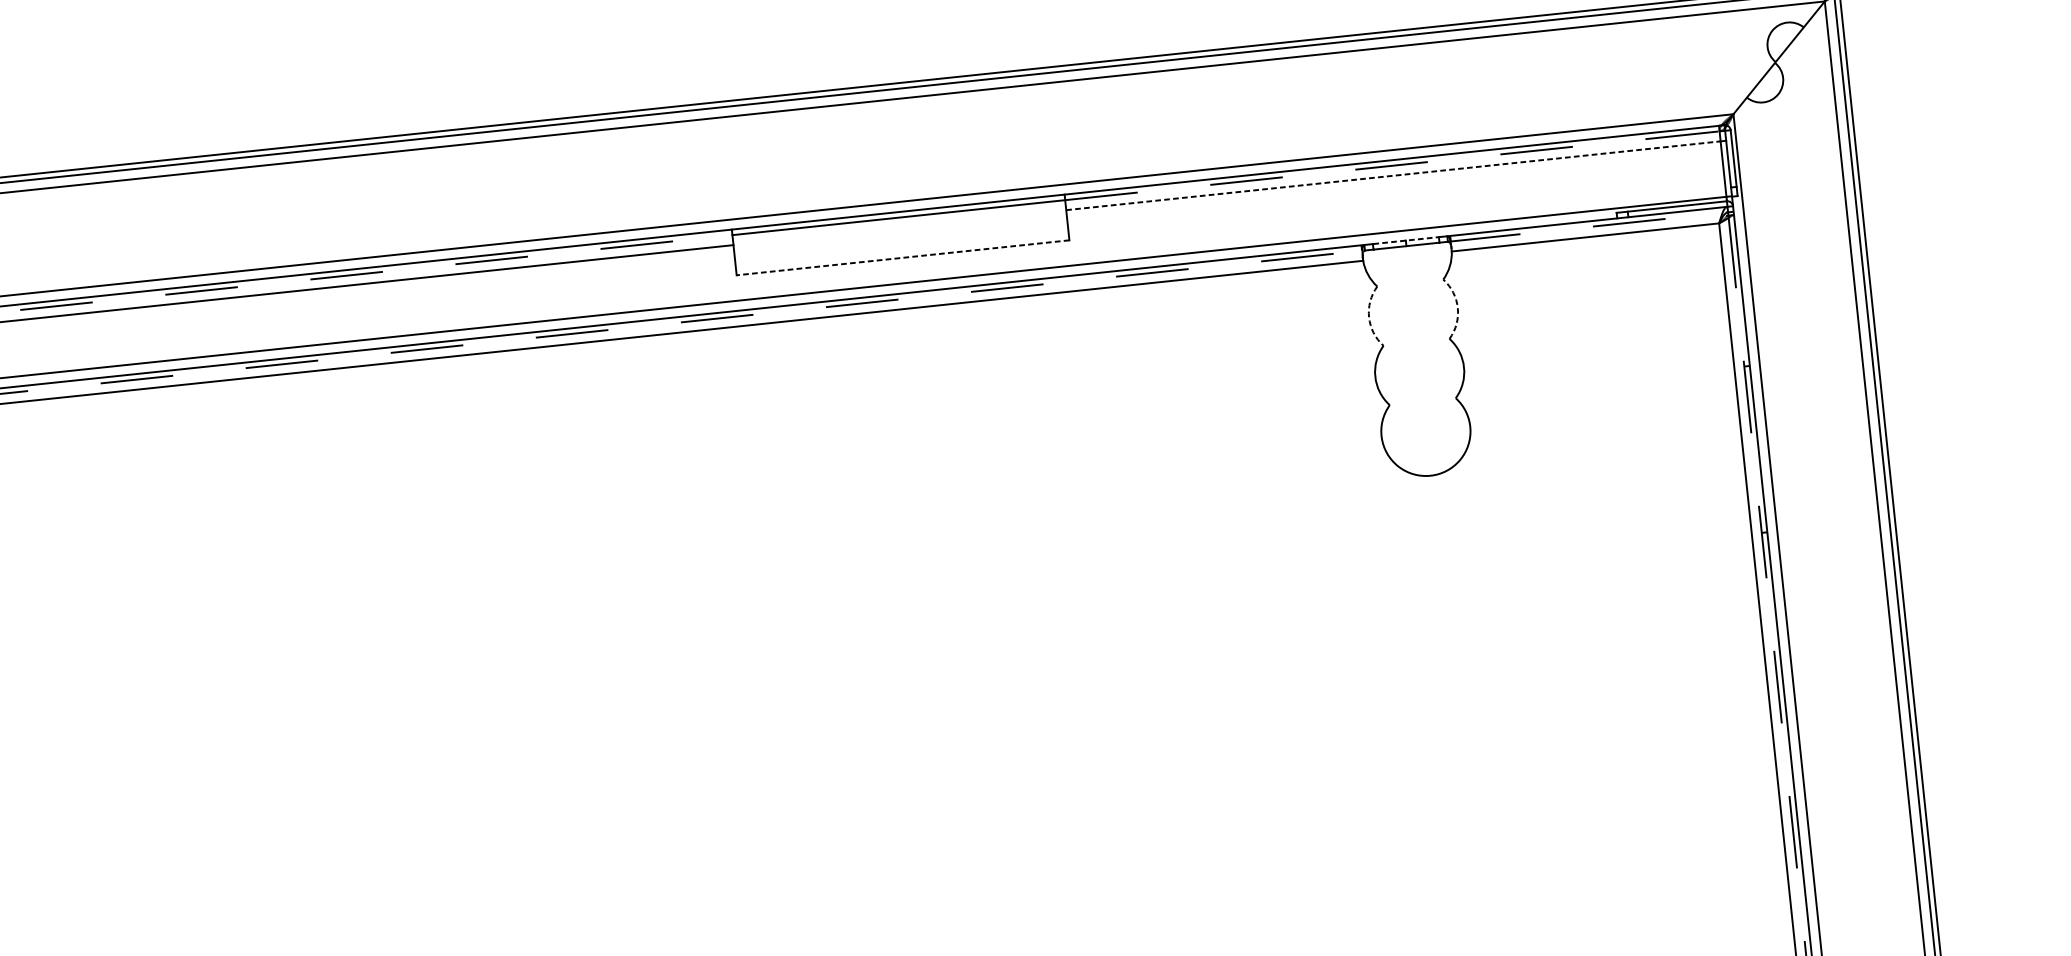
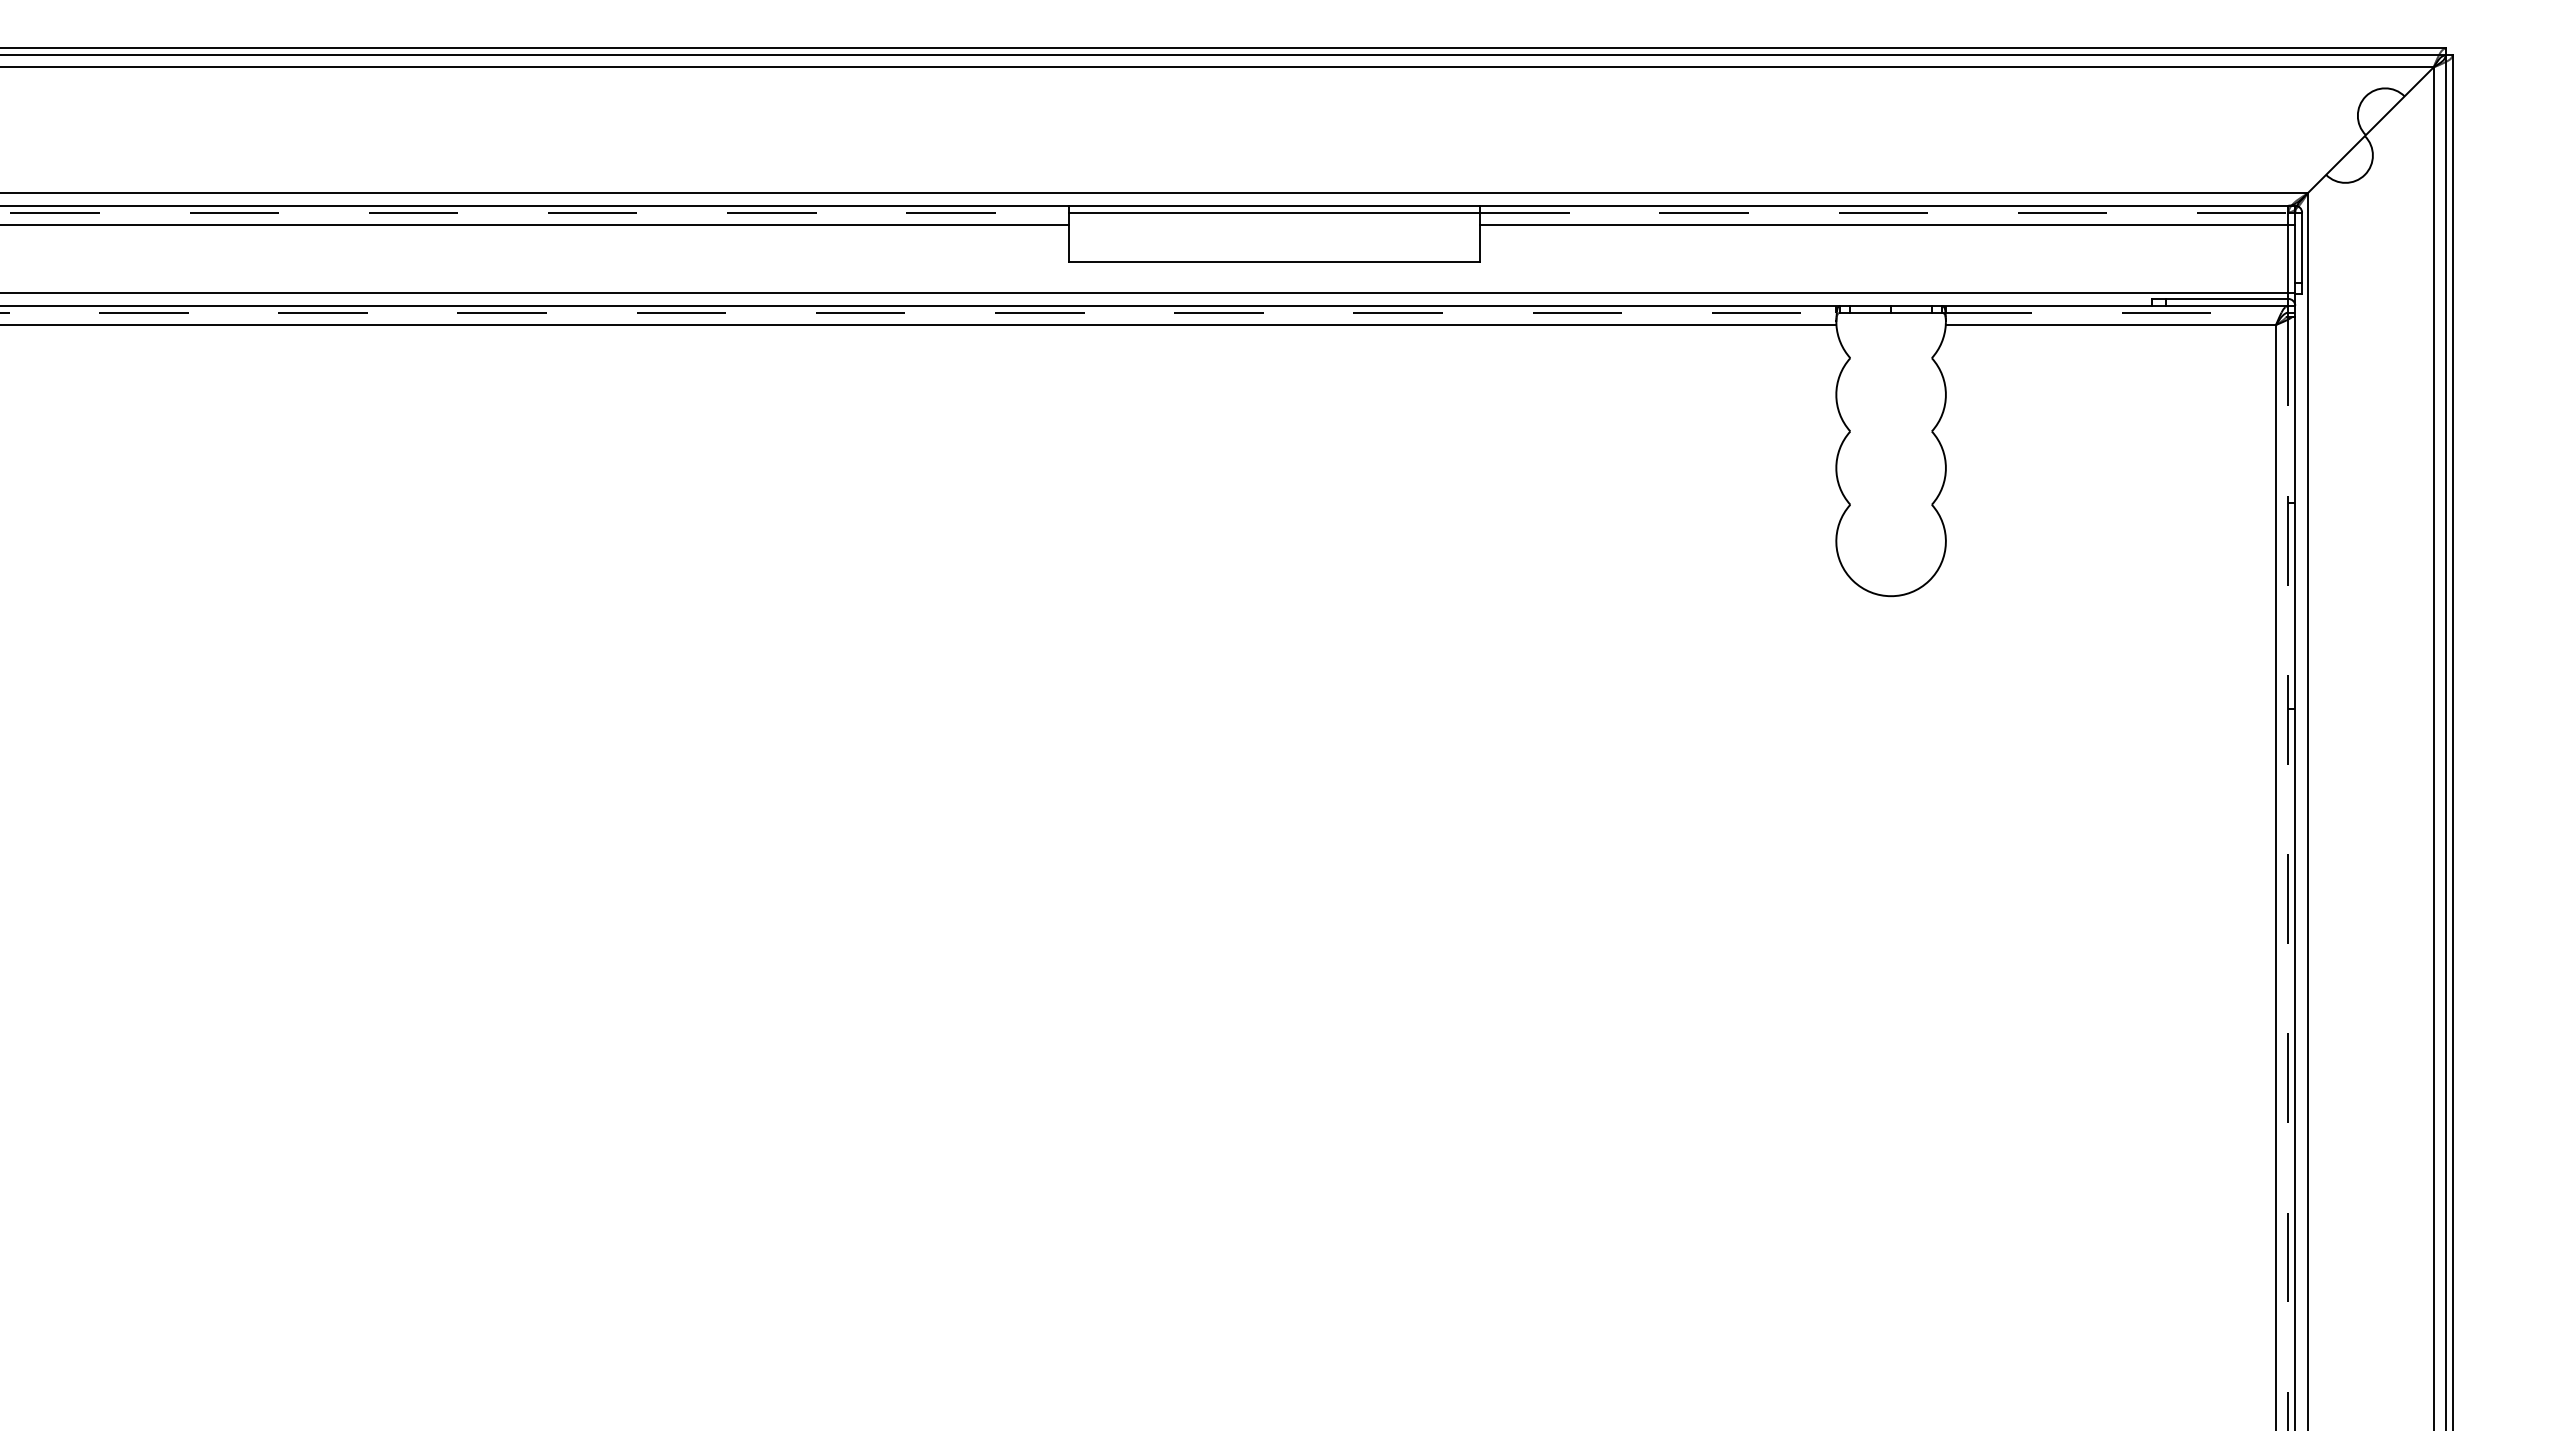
line: (1393, 175) -> (1884, 224), dashed -> solid
line: (1406, 240) -> (1891, 305), dashed -> solid
line: (902, 258) -> (1274, 262), dashed -> solid
arc: (1457, 307) -> (1945, 394), dashed -> solid
arc: (1369, 317) -> (1836, 394), dashed -> solid

